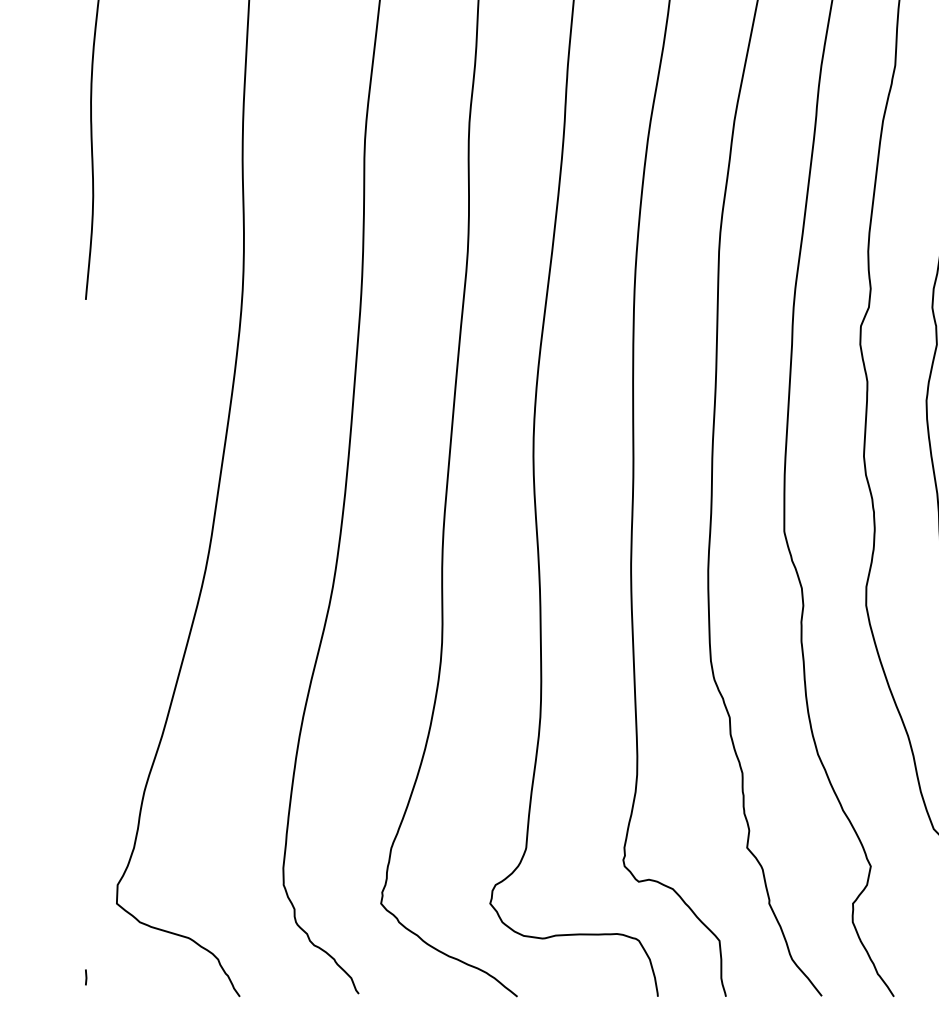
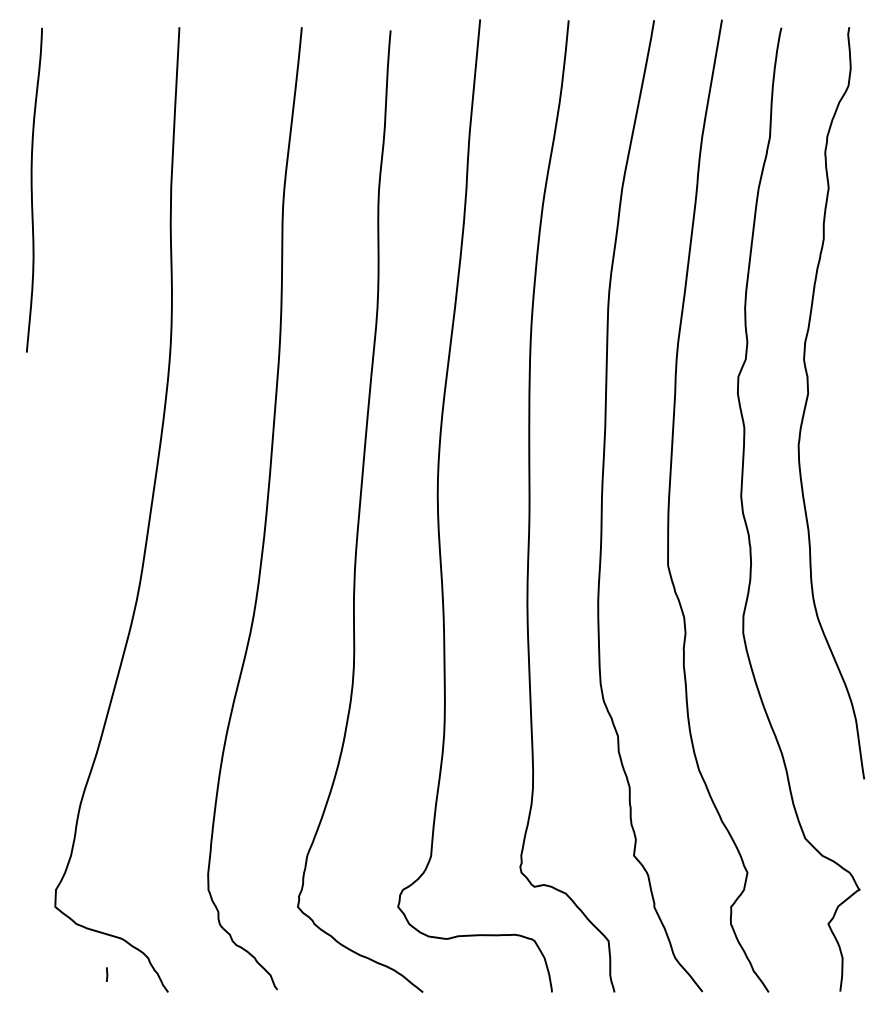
line: (86, 977) -> (107, 974), moved

